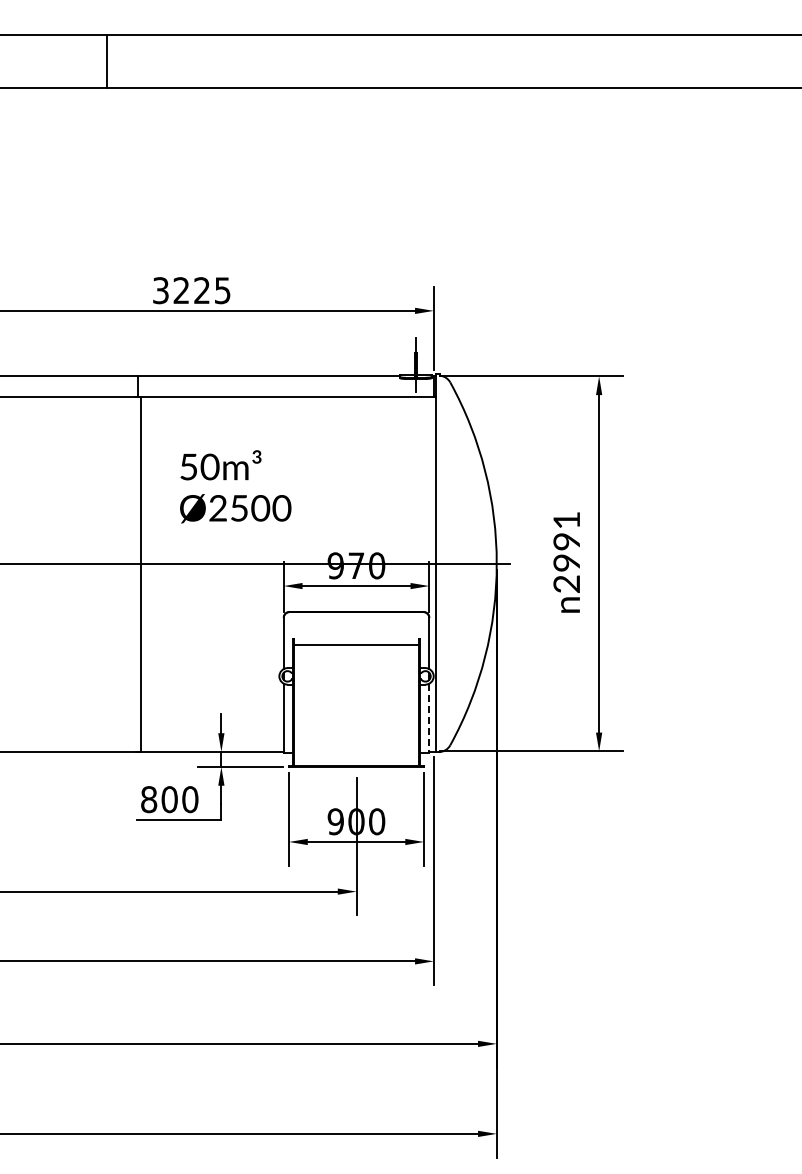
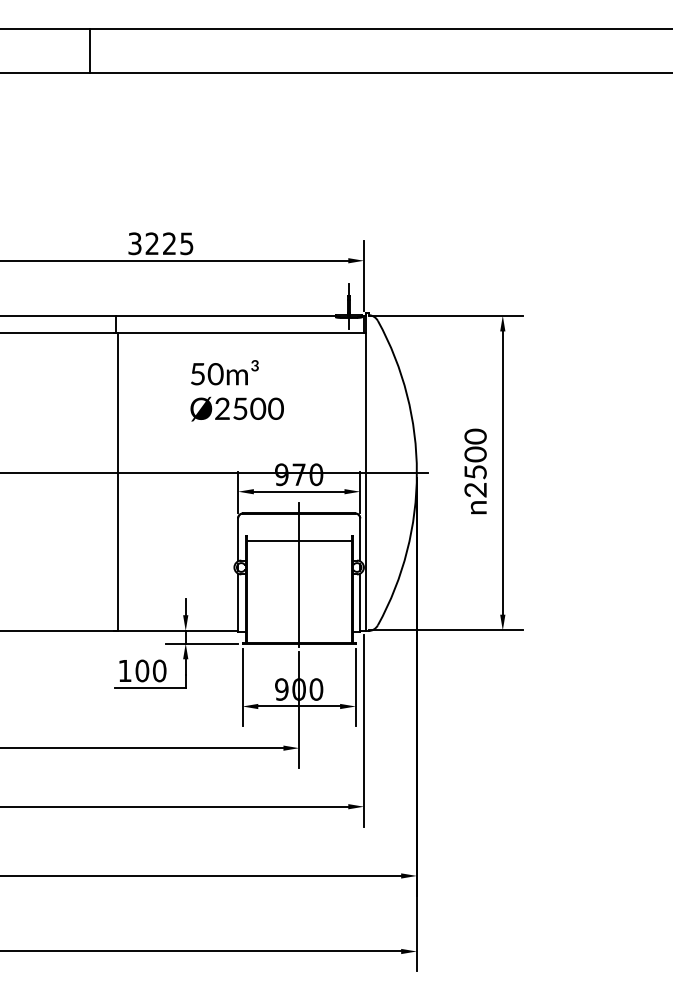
text: (235, 486) -> (237, 390), moved
text: (566, 541) -> (475, 454), 2991 -> 2500
line: (356, 685) -> (299, 575), added
line: (429, 718) -> (360, 602), dashed -> solid
text: (149, 799) -> (125, 670), 800 -> 100

